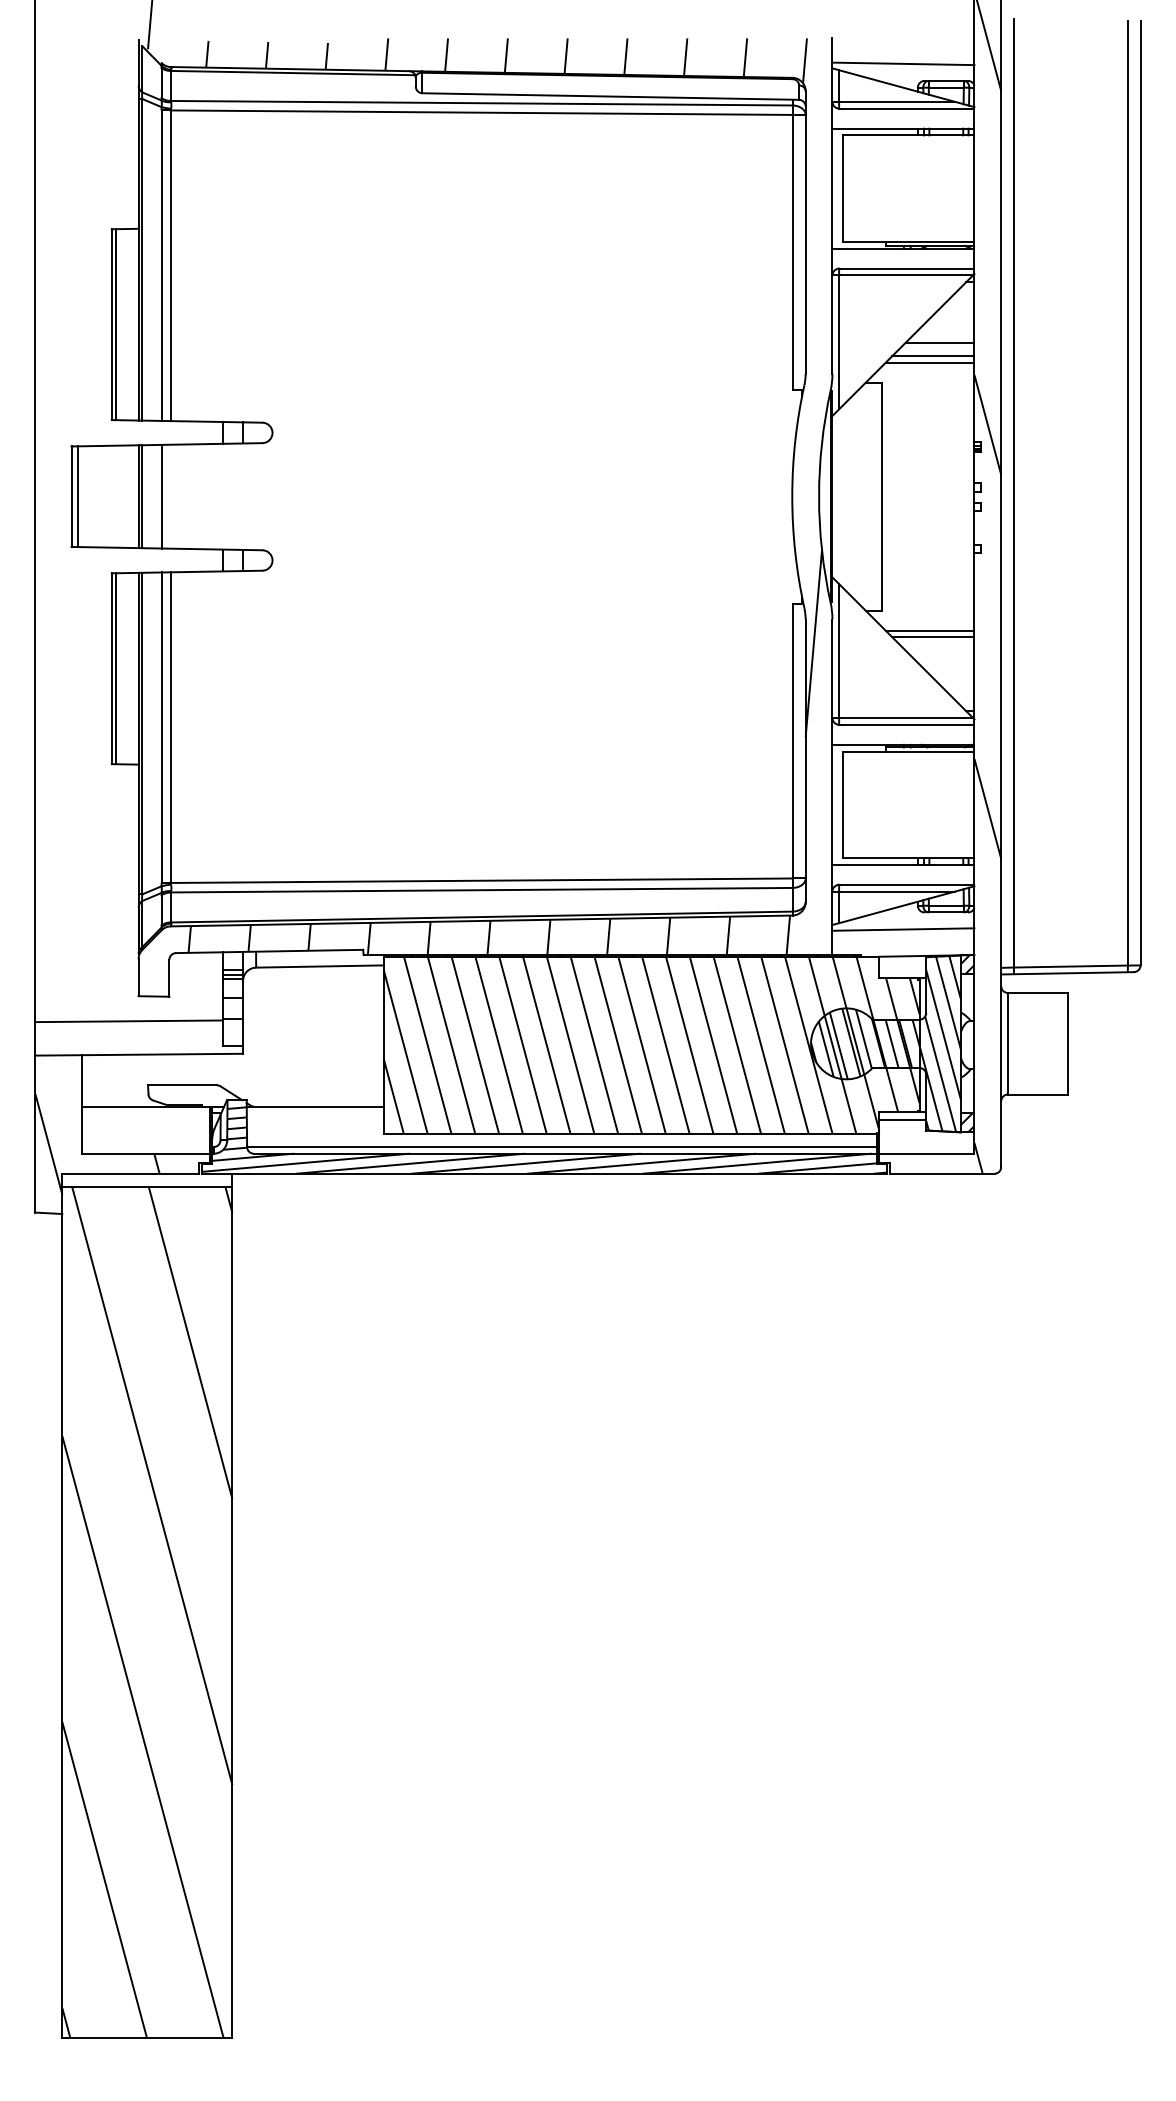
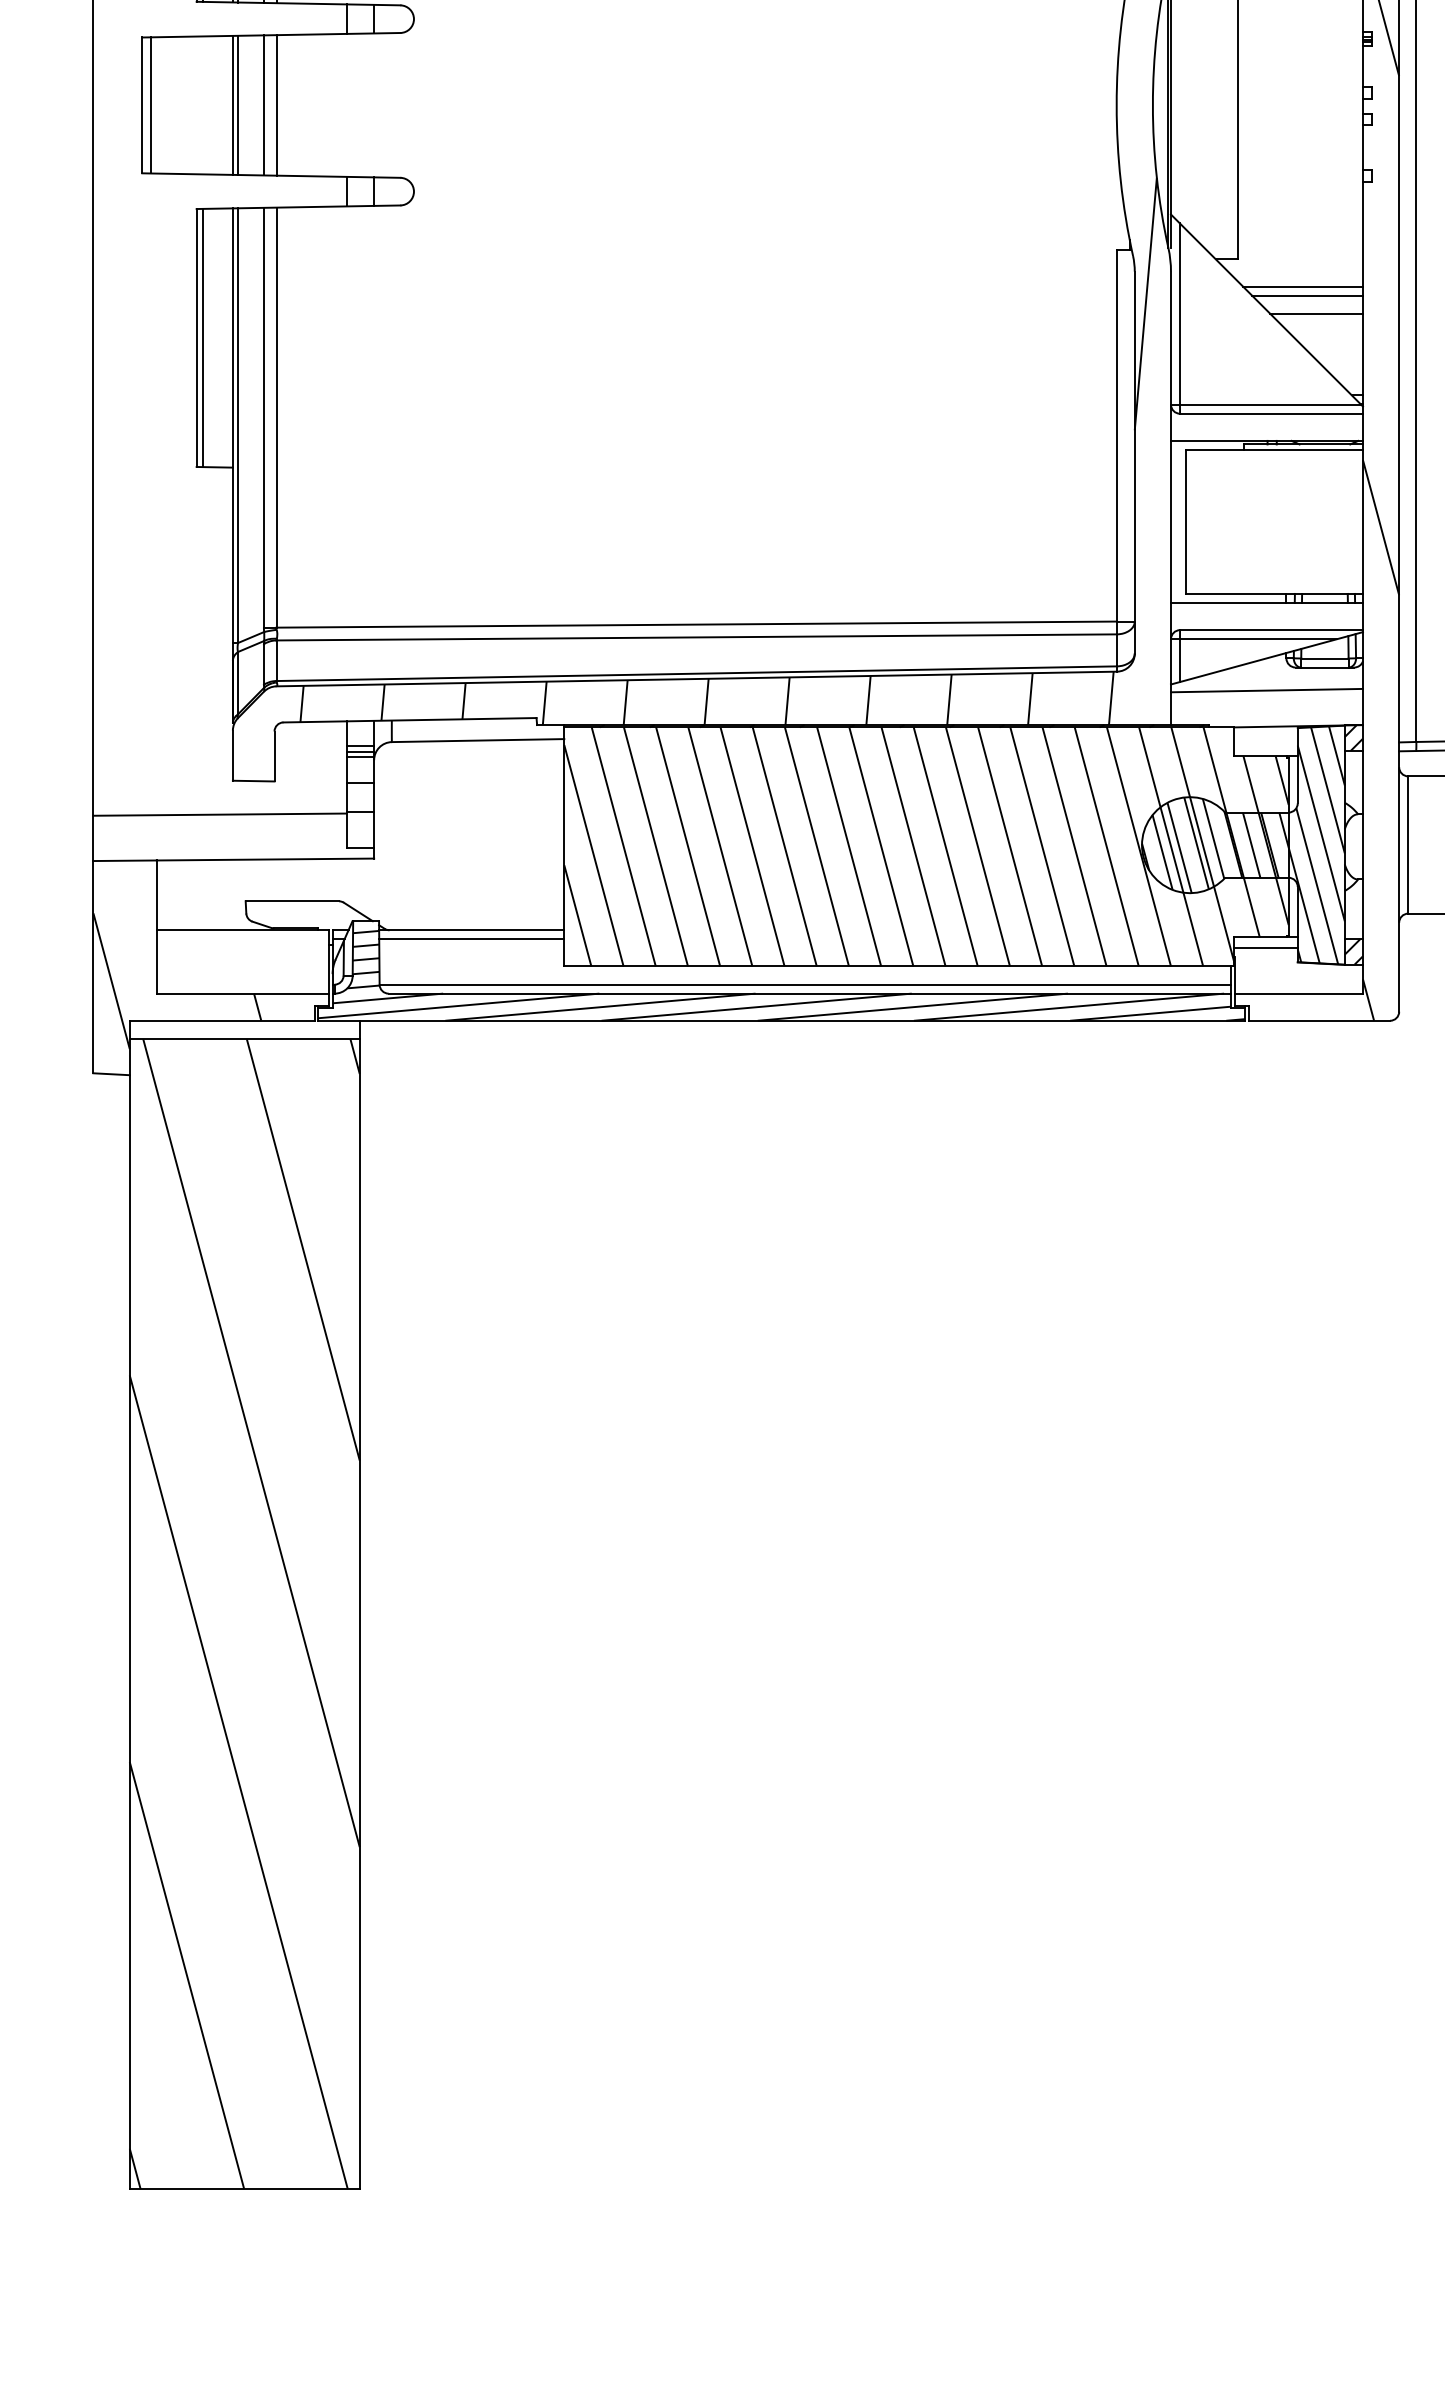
line: (170, 496) -> (276, 105), added
line: (939, 650) -> (1315, 313), added
line: (314, 1113) -> (470, 939), added

